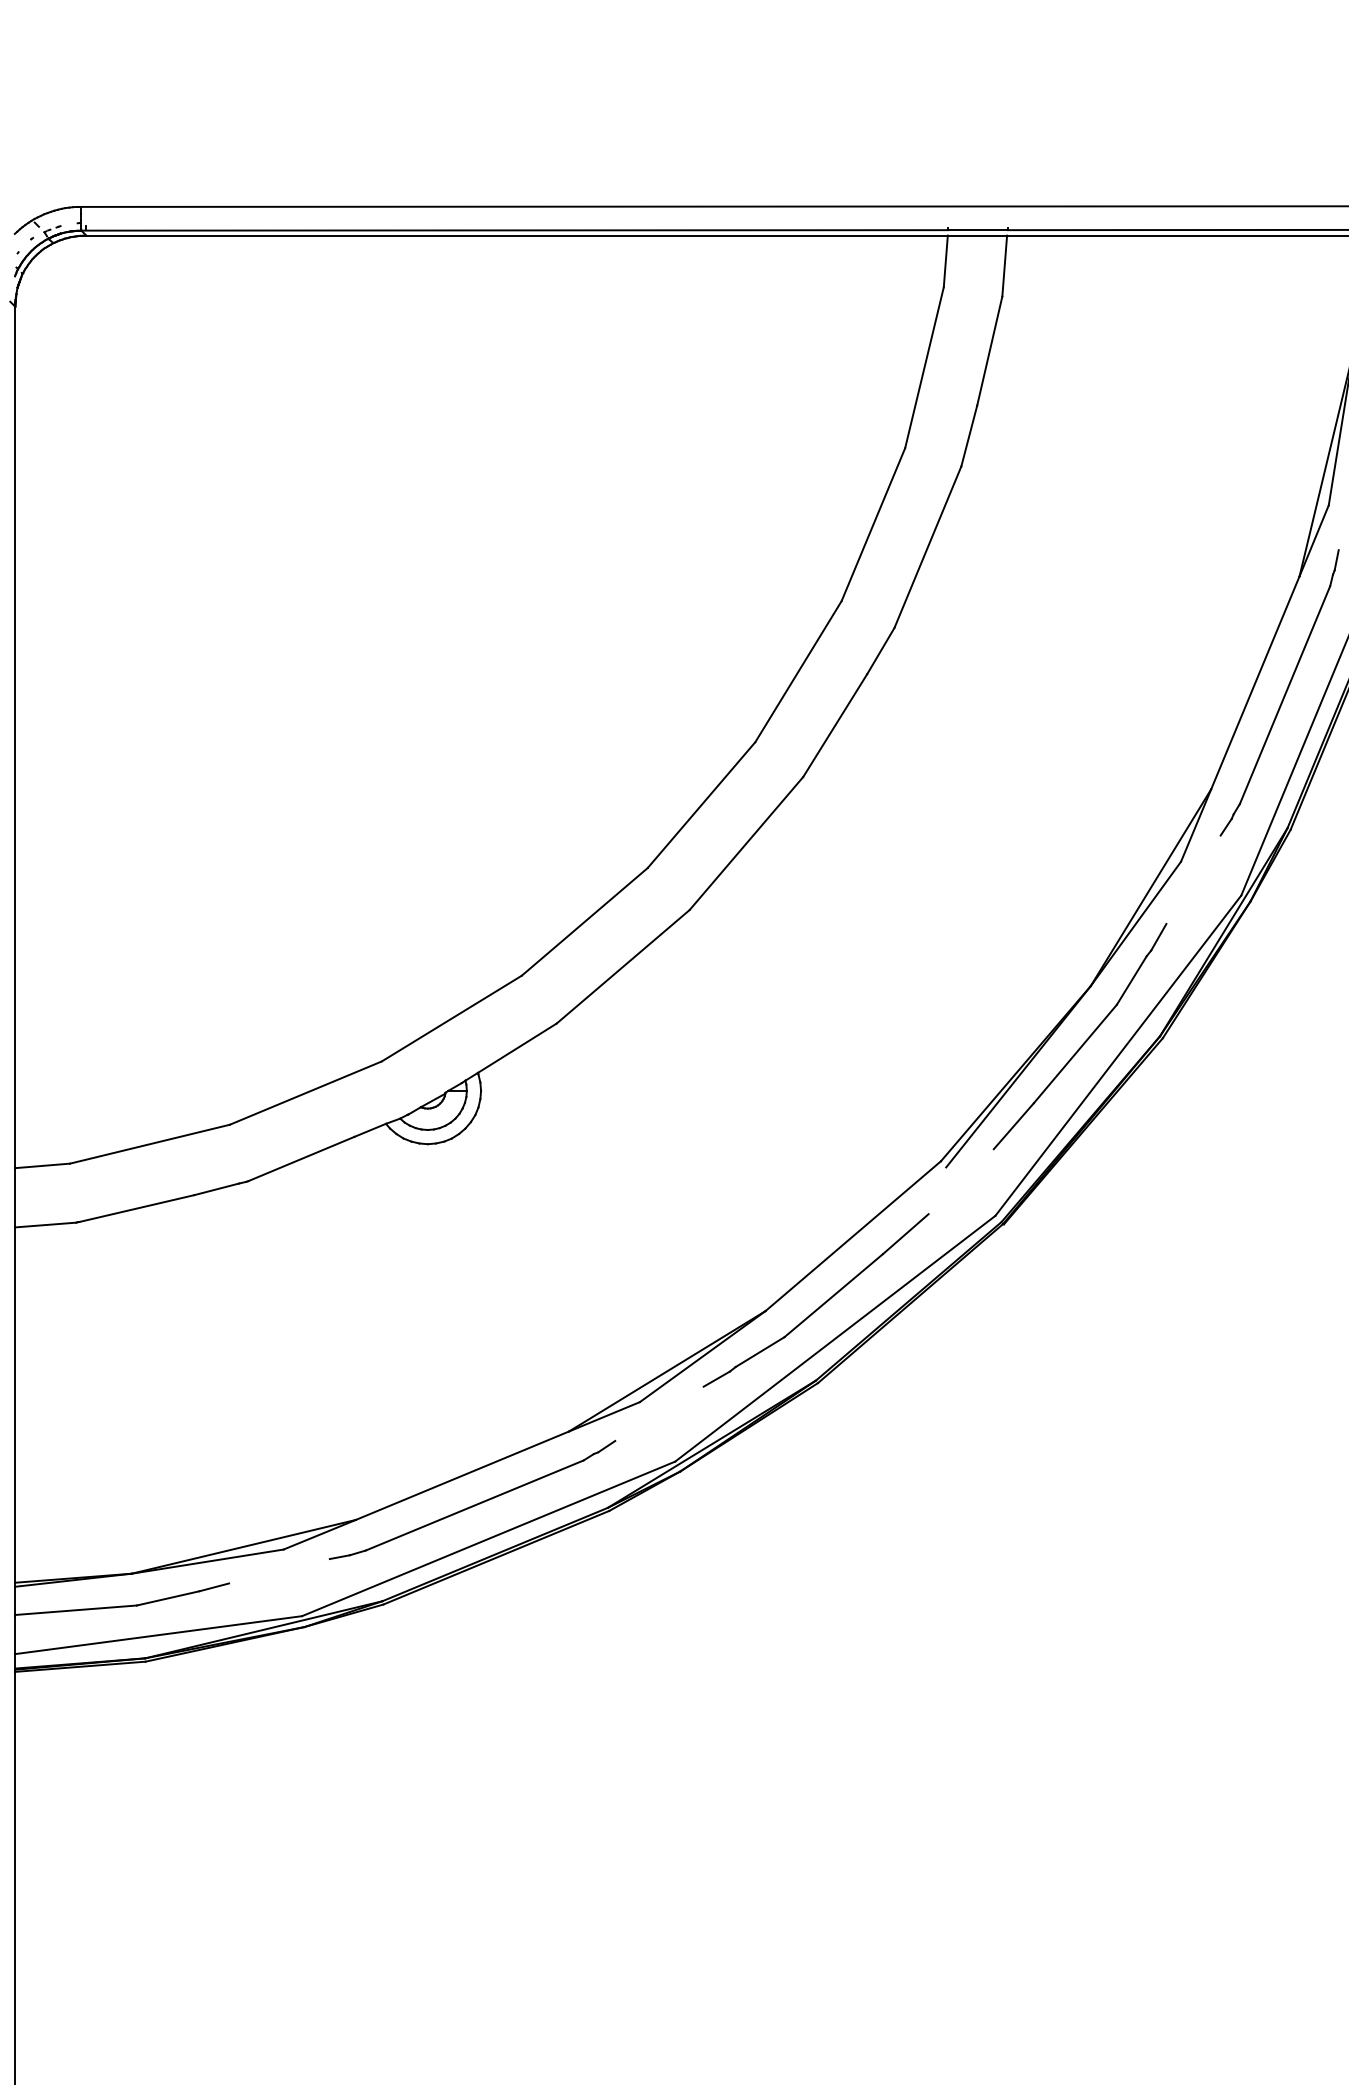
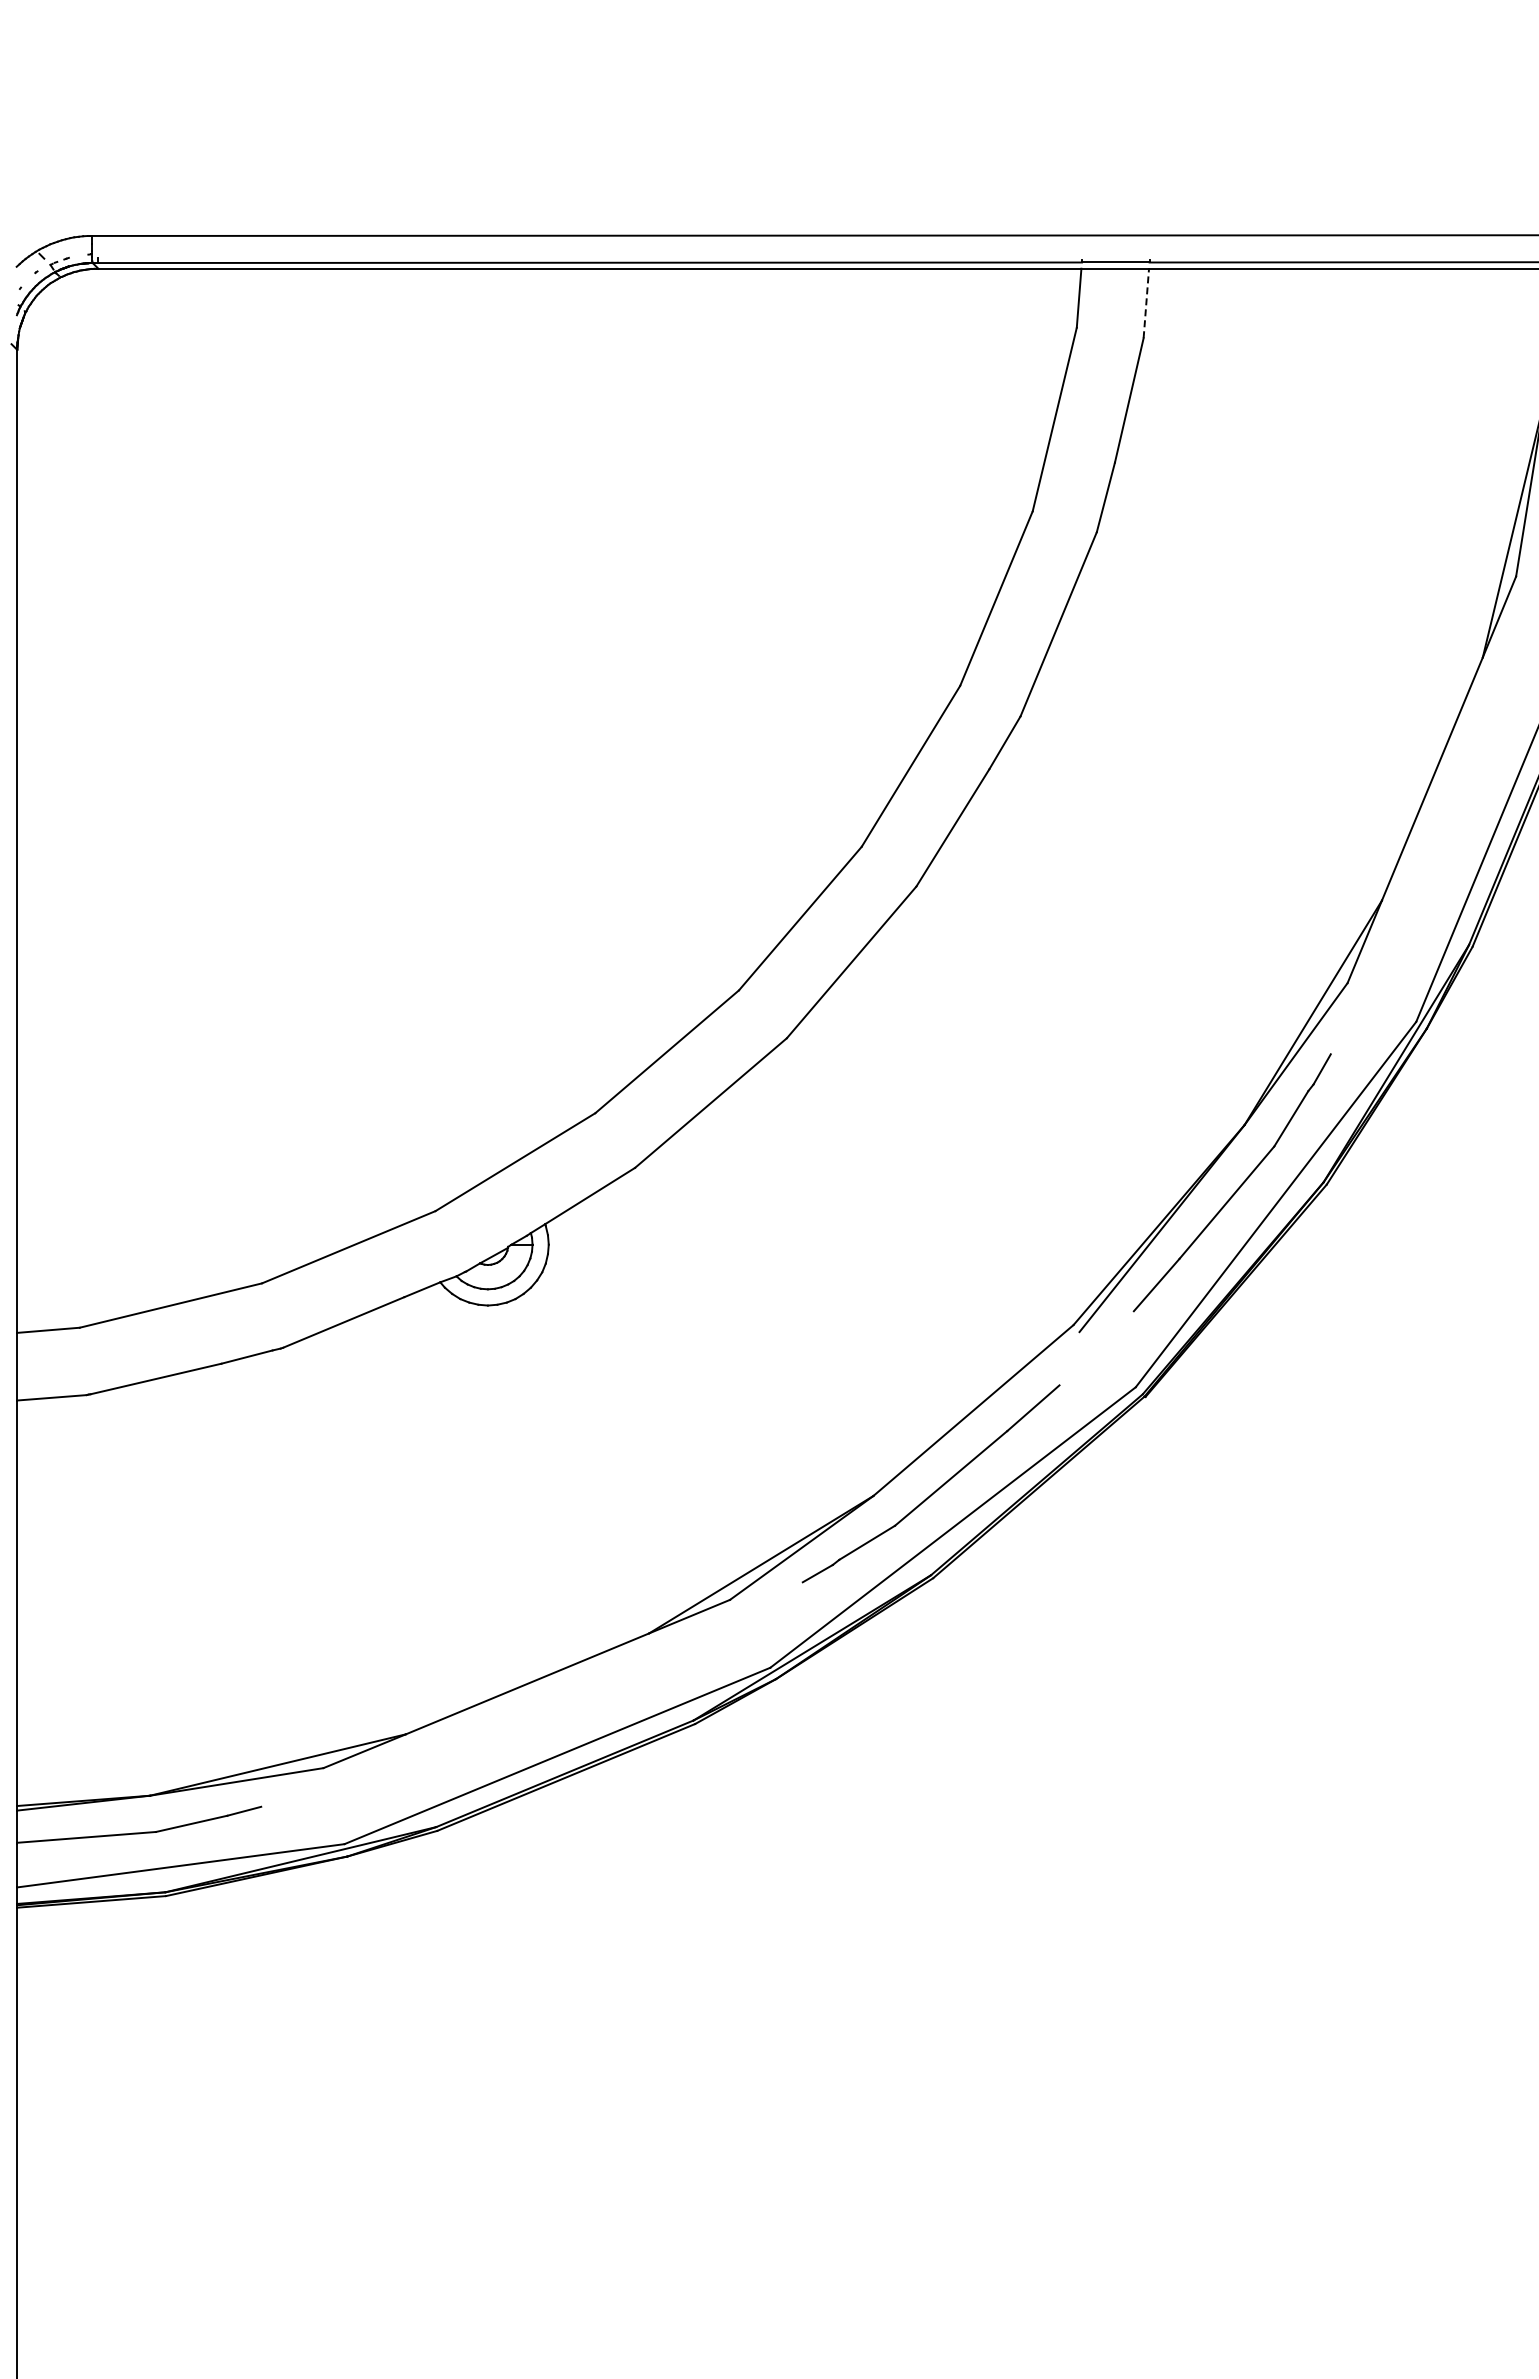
line: (1004, 266) -> (1146, 303), solid -> dashed
part: (1284, 693) -> (1465, 791), removed
part: (472, 1499) -> (538, 1711), removed

